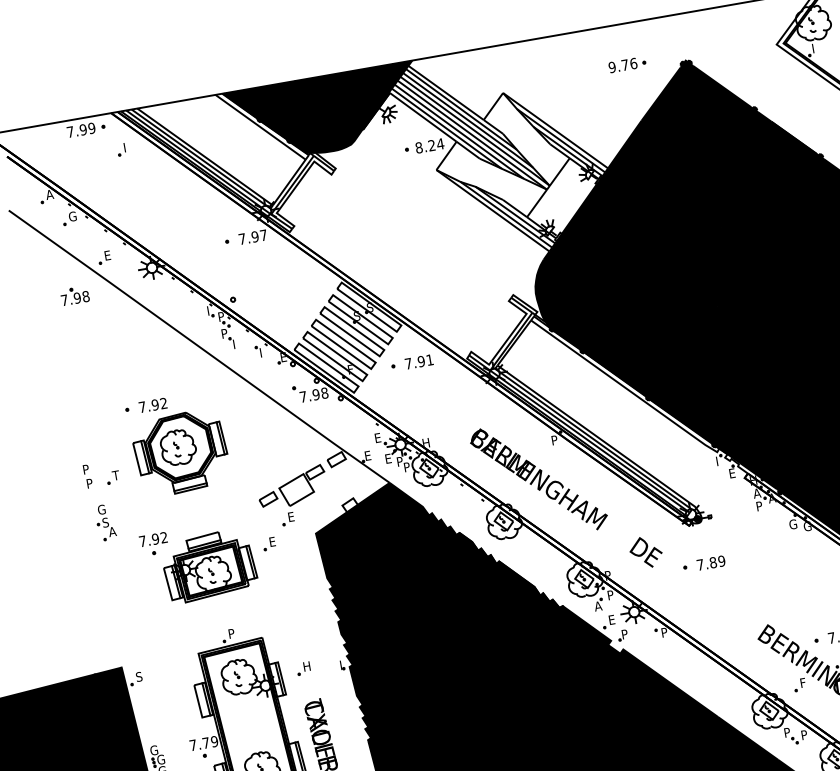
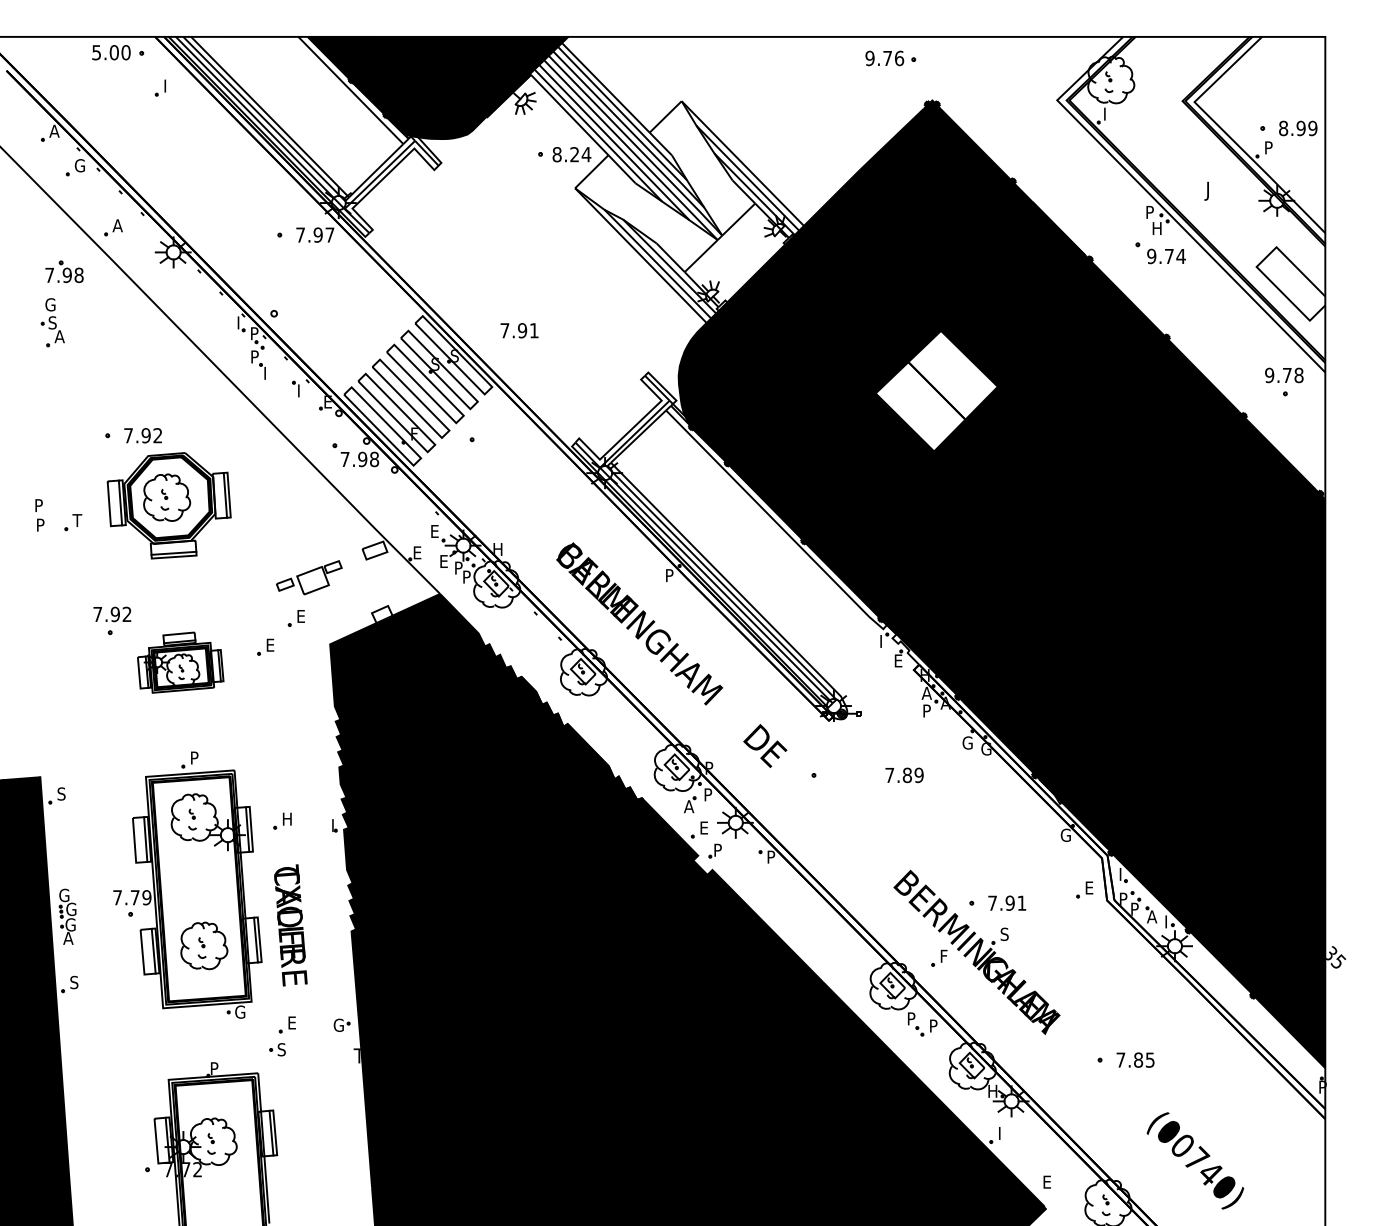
part: (627, 64) -> (890, 58), moved
text: (81, 130) -> (111, 52), 7.99 -> 5.00
text: (107, 255) -> (117, 225), E -> A
fill: (725, 271) -> (936, 390), removed
text: (419, 361) -> (519, 330), moved
part: (292, 487) -> (309, 577), size x0.7
part: (105, 522) -> (52, 322), moved
text: (711, 563) -> (904, 775), moved
part: (209, 565) -> (180, 662), size x0.7

